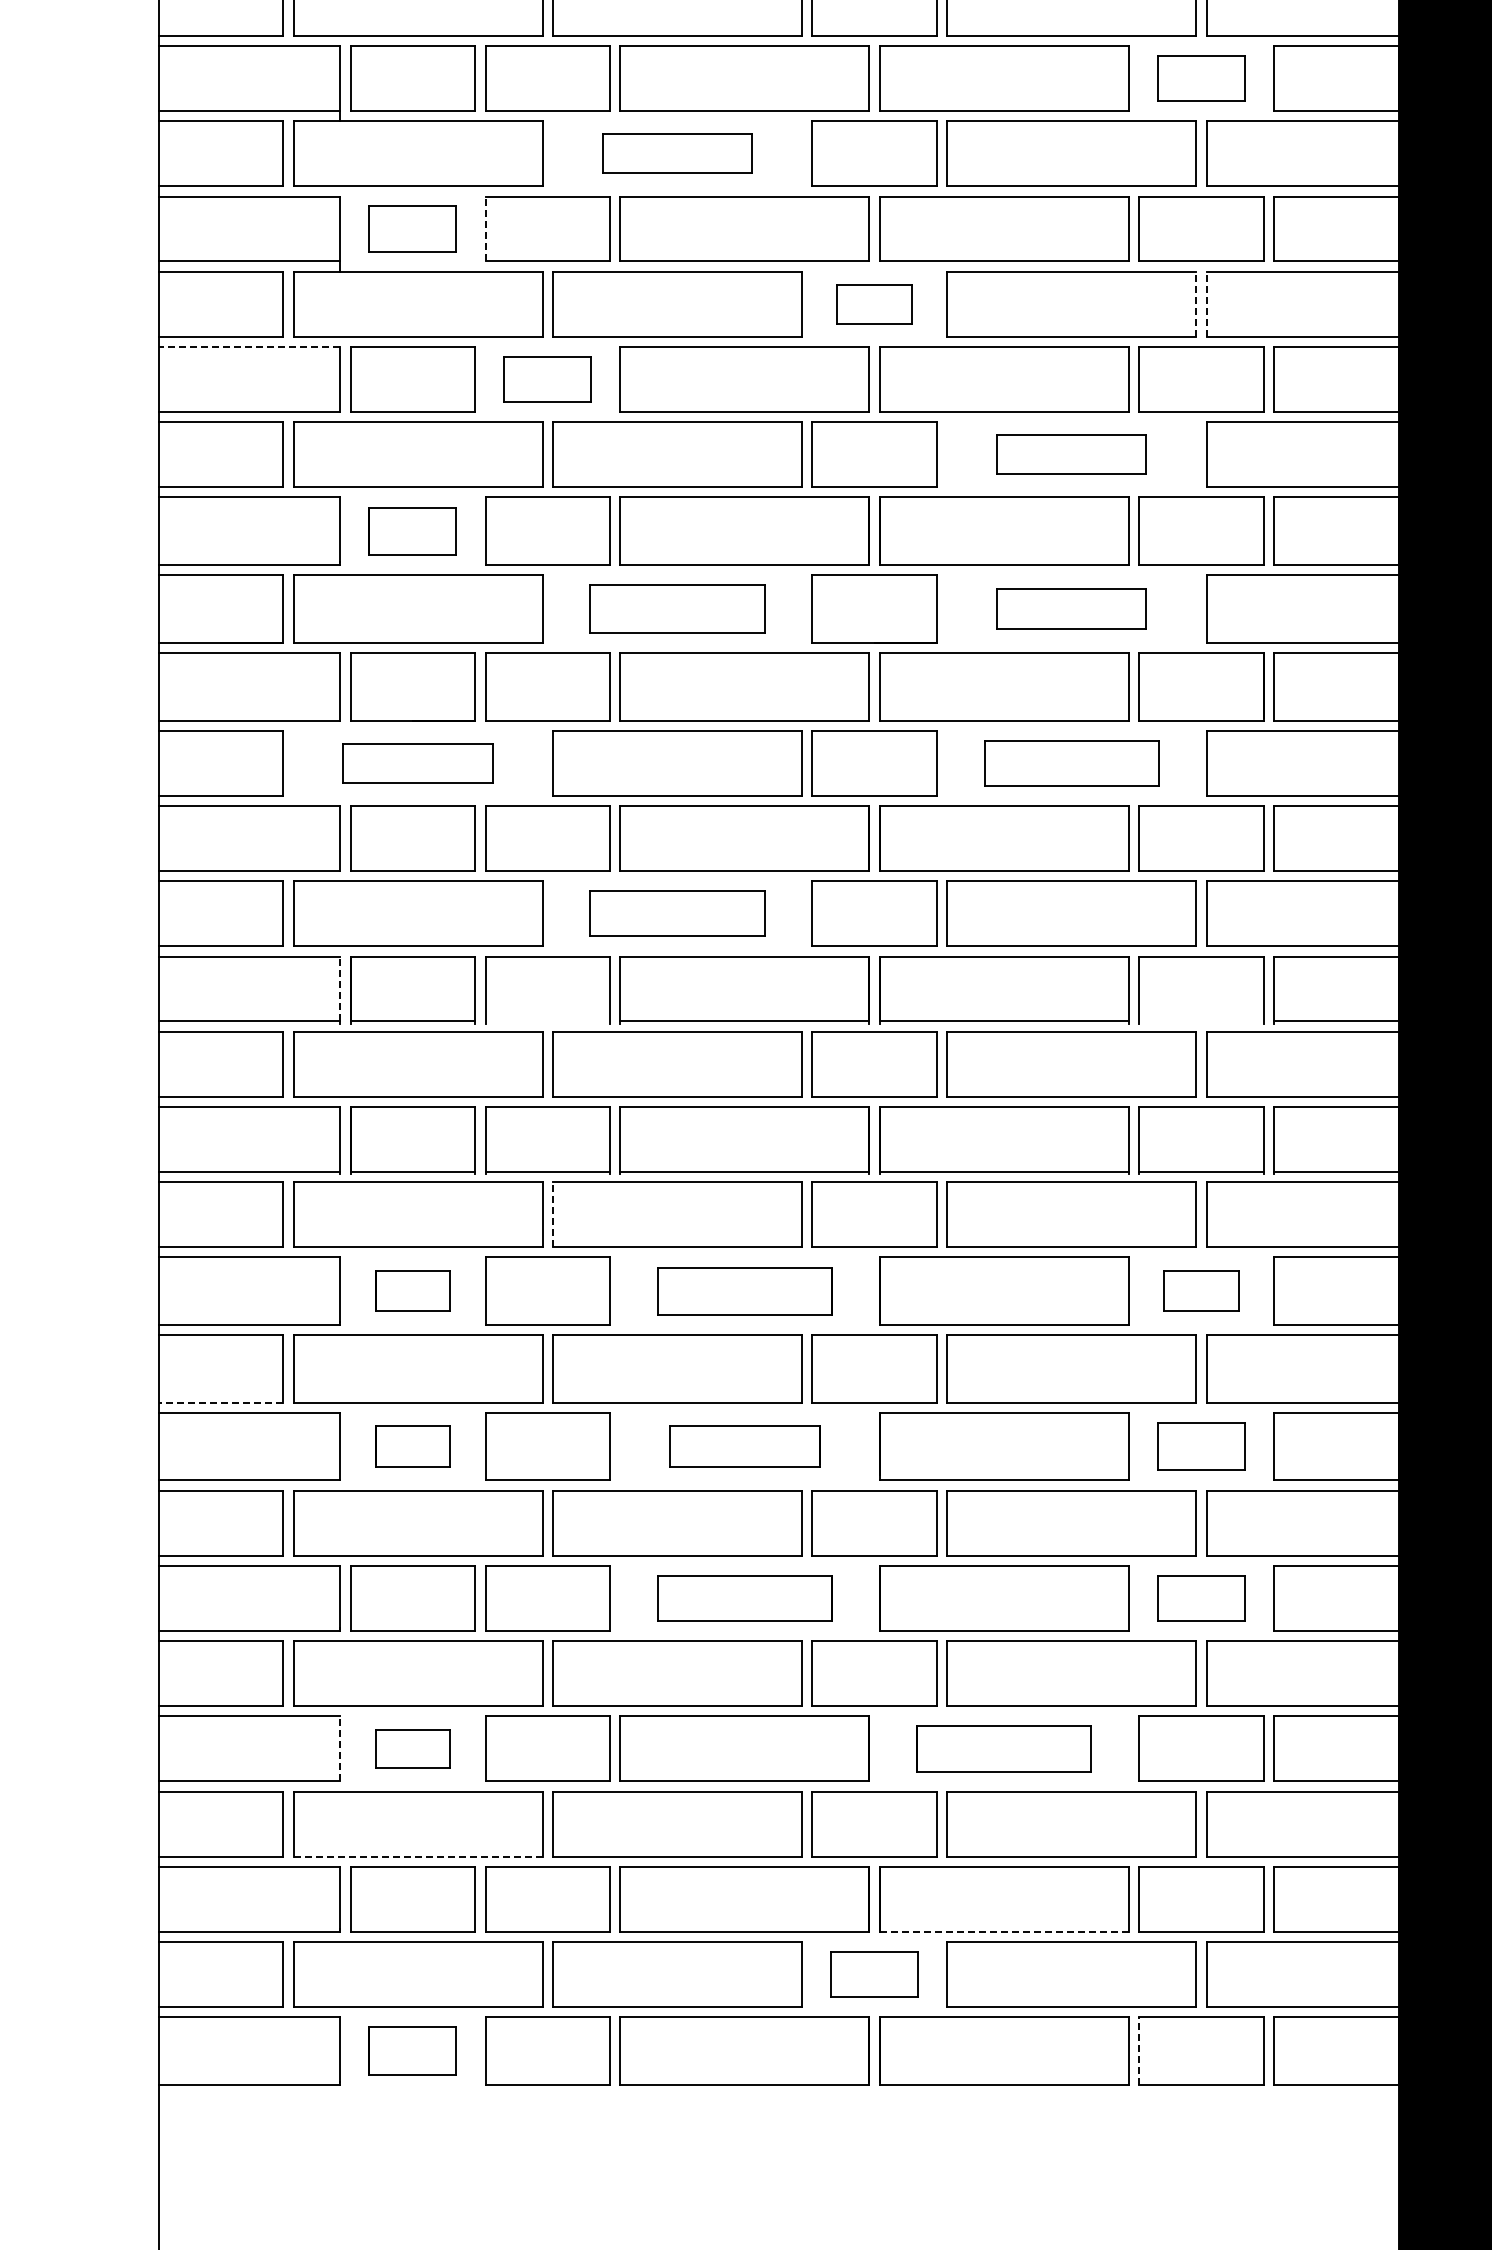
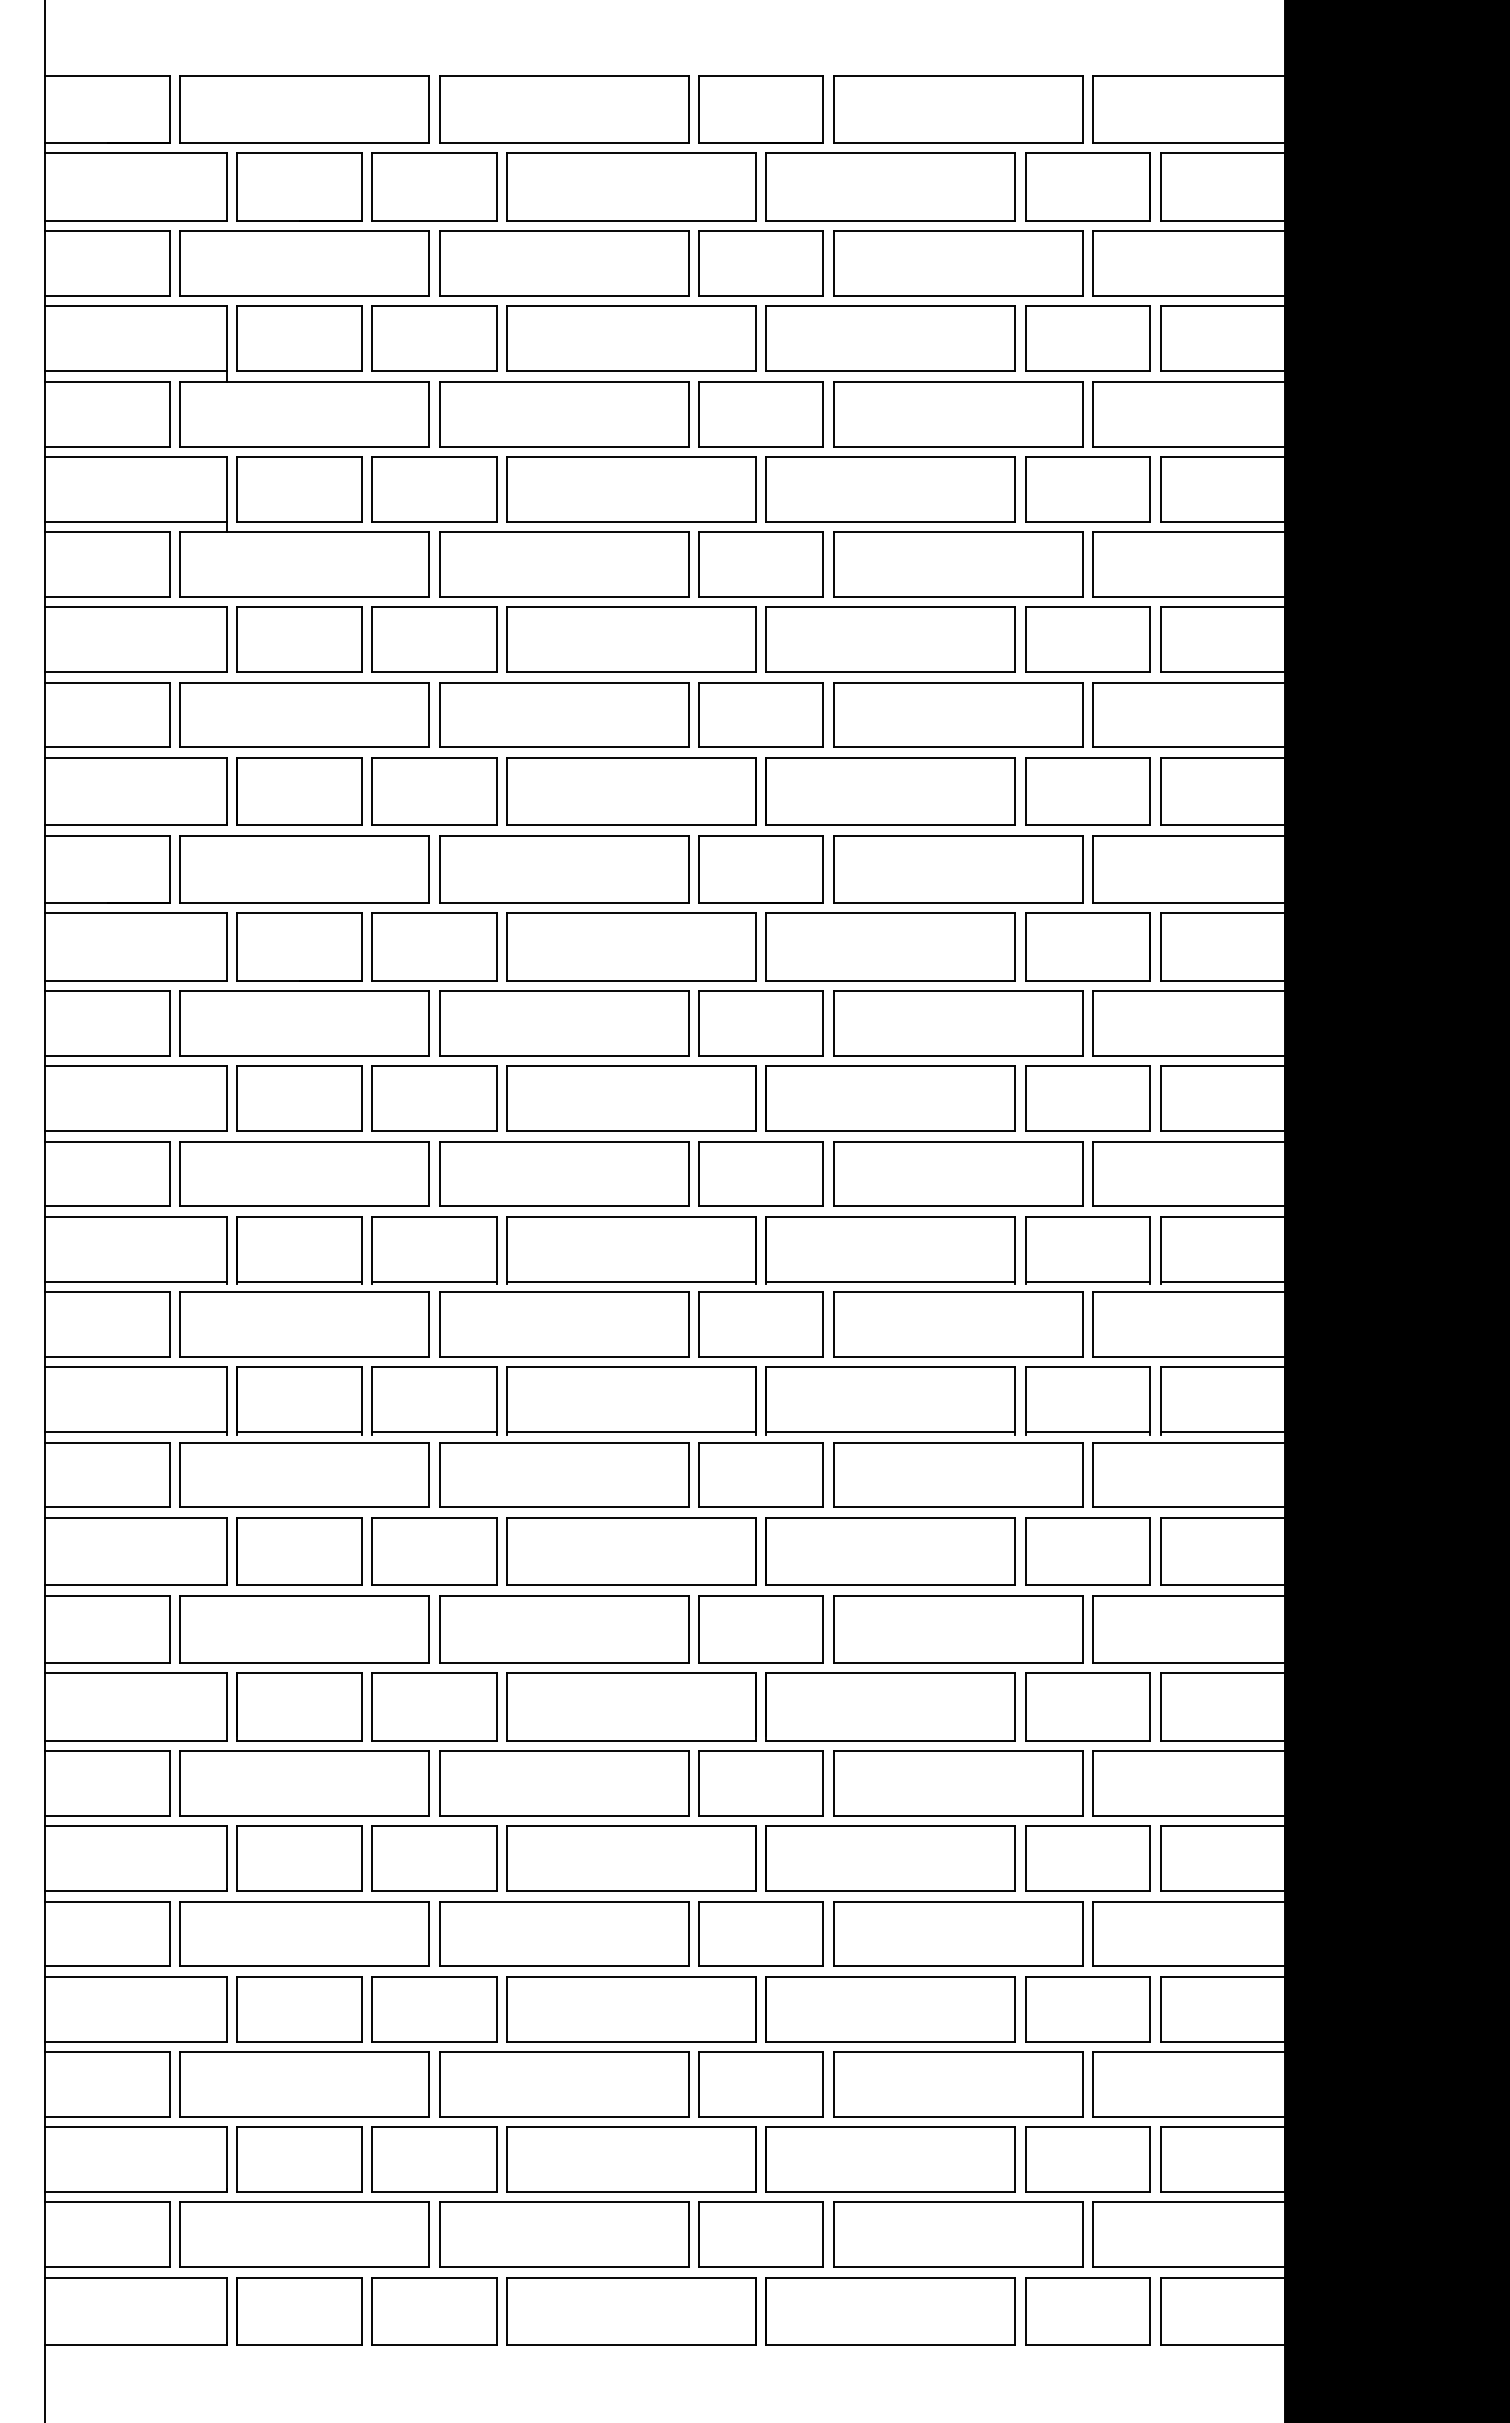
part: (1200, 78) -> (1087, 338), size x1.43
part: (677, 154) -> (564, 414), size x1.67
line: (485, 228) -> (372, 488), dashed -> solid
part: (412, 229) -> (299, 489), size x1.43
part: (873, 304) -> (760, 564), size x1.67
line: (1195, 304) -> (1082, 564), dashed -> solid
line: (1206, 304) -> (1093, 564), dashed -> solid
line: (249, 347) -> (136, 607), dashed -> solid
part: (547, 379) -> (434, 639), size x1.43
part: (1071, 454) -> (958, 714), size x1.67
part: (412, 531) -> (299, 791), size x1.43
part: (677, 609) -> (564, 869), size x1.43
part: (1071, 609) -> (958, 869), size x1.67
part: (417, 763) -> (304, 1023), size x1.67
part: (1071, 763) -> (958, 1023), size x1.43
part: (677, 913) -> (564, 1173), size x1.43
line: (339, 988) -> (226, 1248), dashed -> solid
line: (547, 1021) -> (434, 1281), added
line: (1200, 1021) -> (1087, 1281), added
line: (552, 1214) -> (439, 1474), dashed -> solid
part: (412, 1291) -> (299, 1551), size x1.67
part: (744, 1291) -> (631, 1551), size x1.43
part: (1200, 1291) -> (1087, 1551), size x1.67
line: (220, 1402) -> (107, 1662), dashed -> solid
part: (412, 1446) -> (299, 1706), size x1.67
part: (744, 1446) -> (631, 1706), size x1.67
part: (1200, 1446) -> (1087, 1706), size x1.43
part: (744, 1598) -> (631, 1858), size x1.43
part: (1200, 1598) -> (1087, 1858), size x1.43
line: (339, 1748) -> (226, 2008), dashed -> solid
part: (412, 1749) -> (299, 2009), size x1.67
part: (1003, 1749) -> (890, 2009), size x1.43
line: (417, 1856) -> (304, 2116), dashed -> solid
line: (1003, 1932) -> (890, 2192), dashed -> solid
part: (873, 1974) -> (760, 2234), size x1.43
part: (412, 2051) -> (299, 2311), size x1.43
line: (1138, 2051) -> (1025, 2311), dashed -> solid

